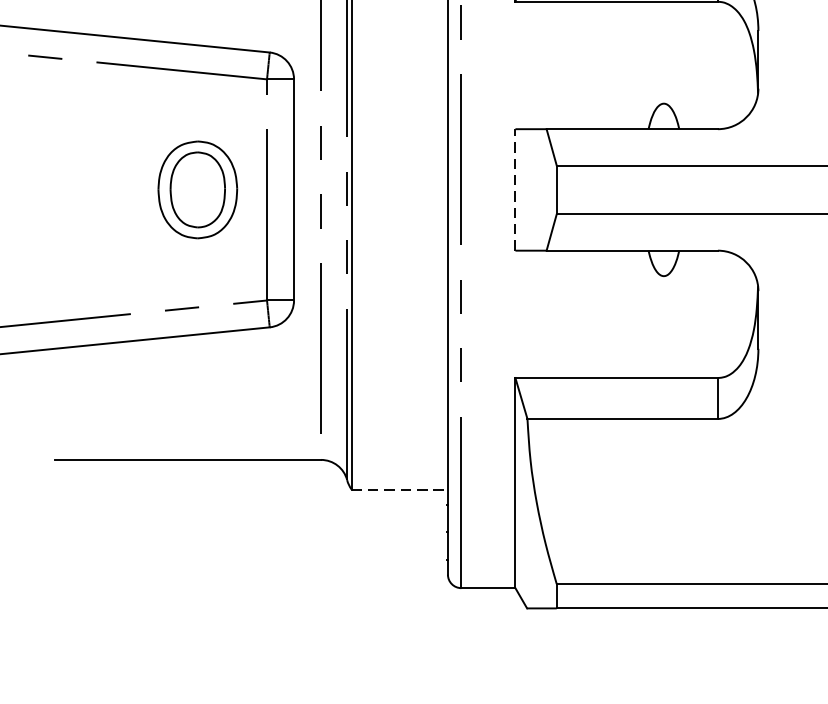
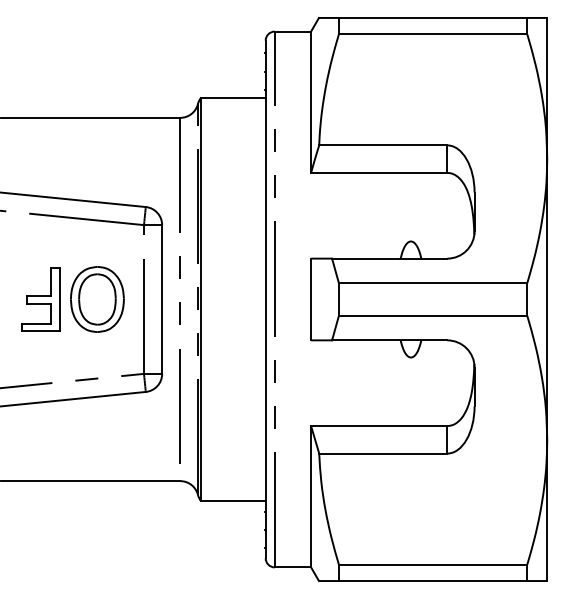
part: (113, 189) -> (40, 299), added
line: (516, 189) -> (311, 299), dashed -> solid
line: (400, 490) -> (233, 501), dashed -> solid

